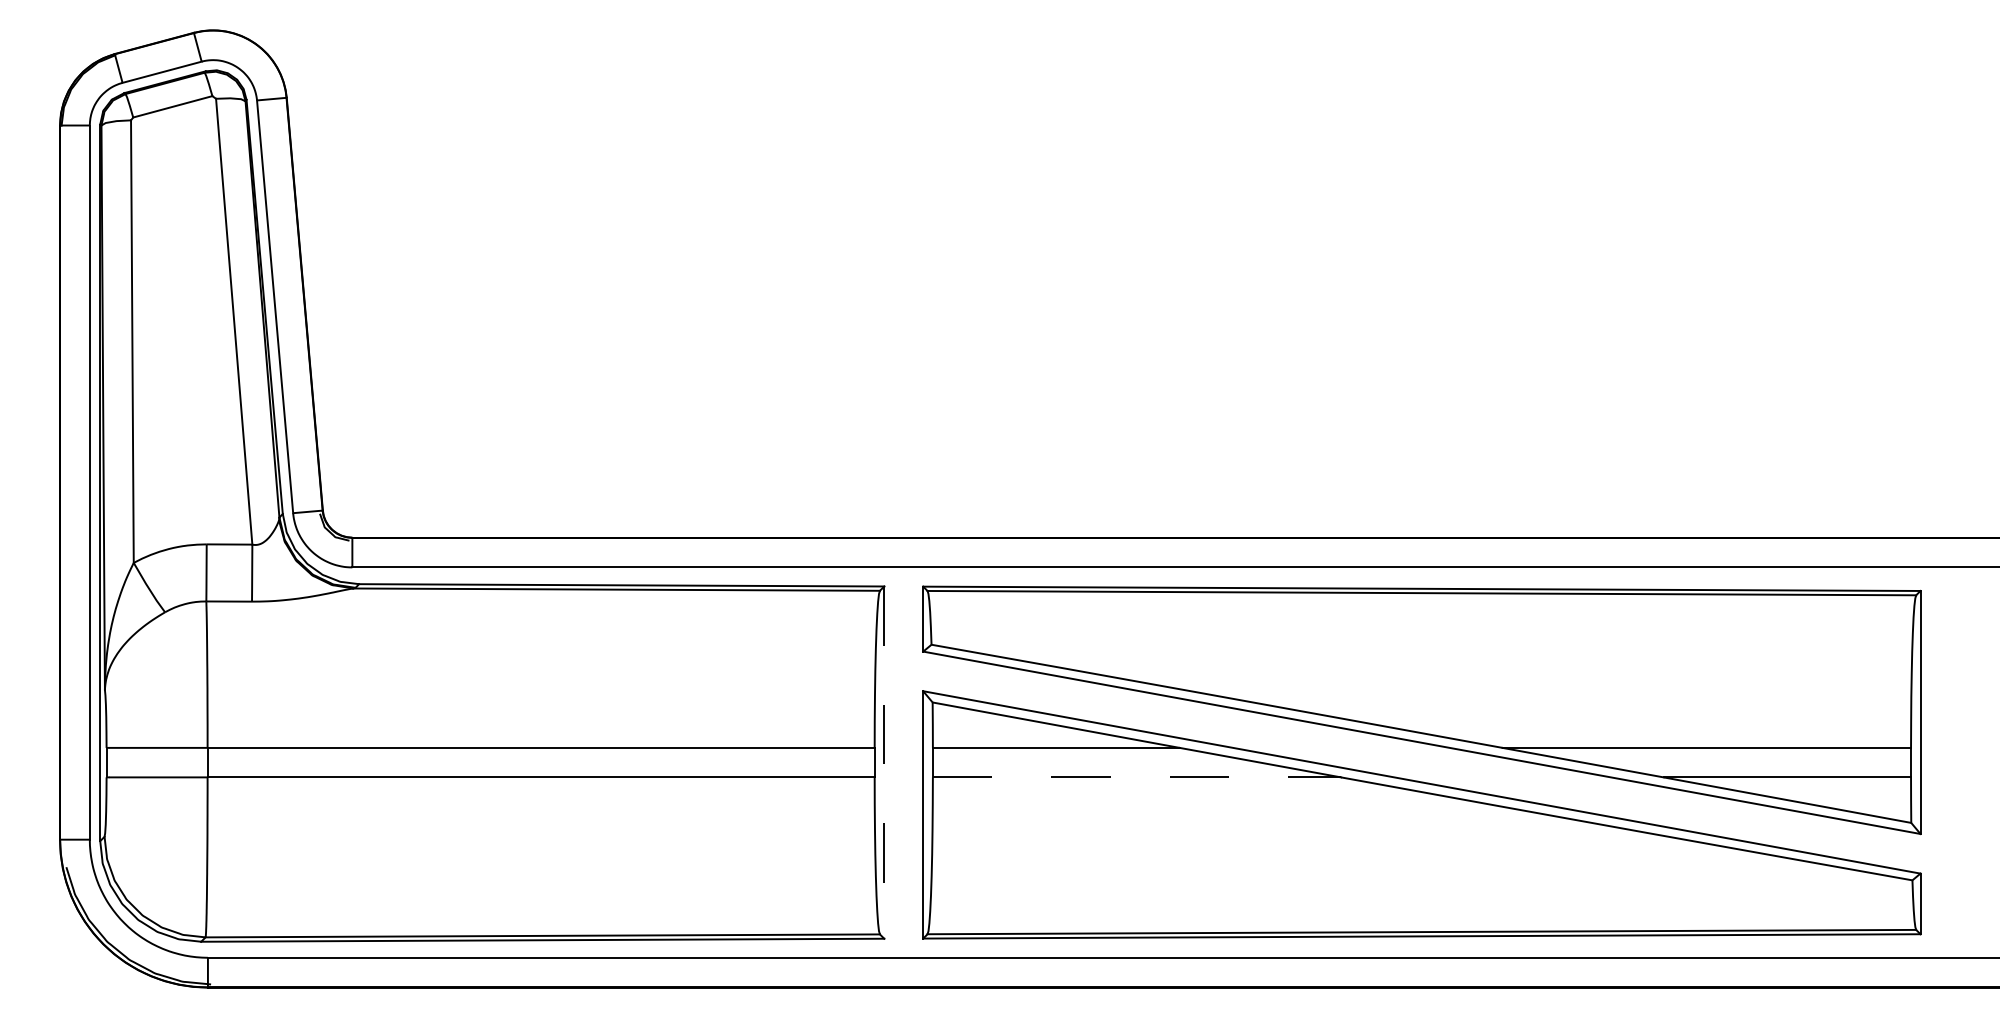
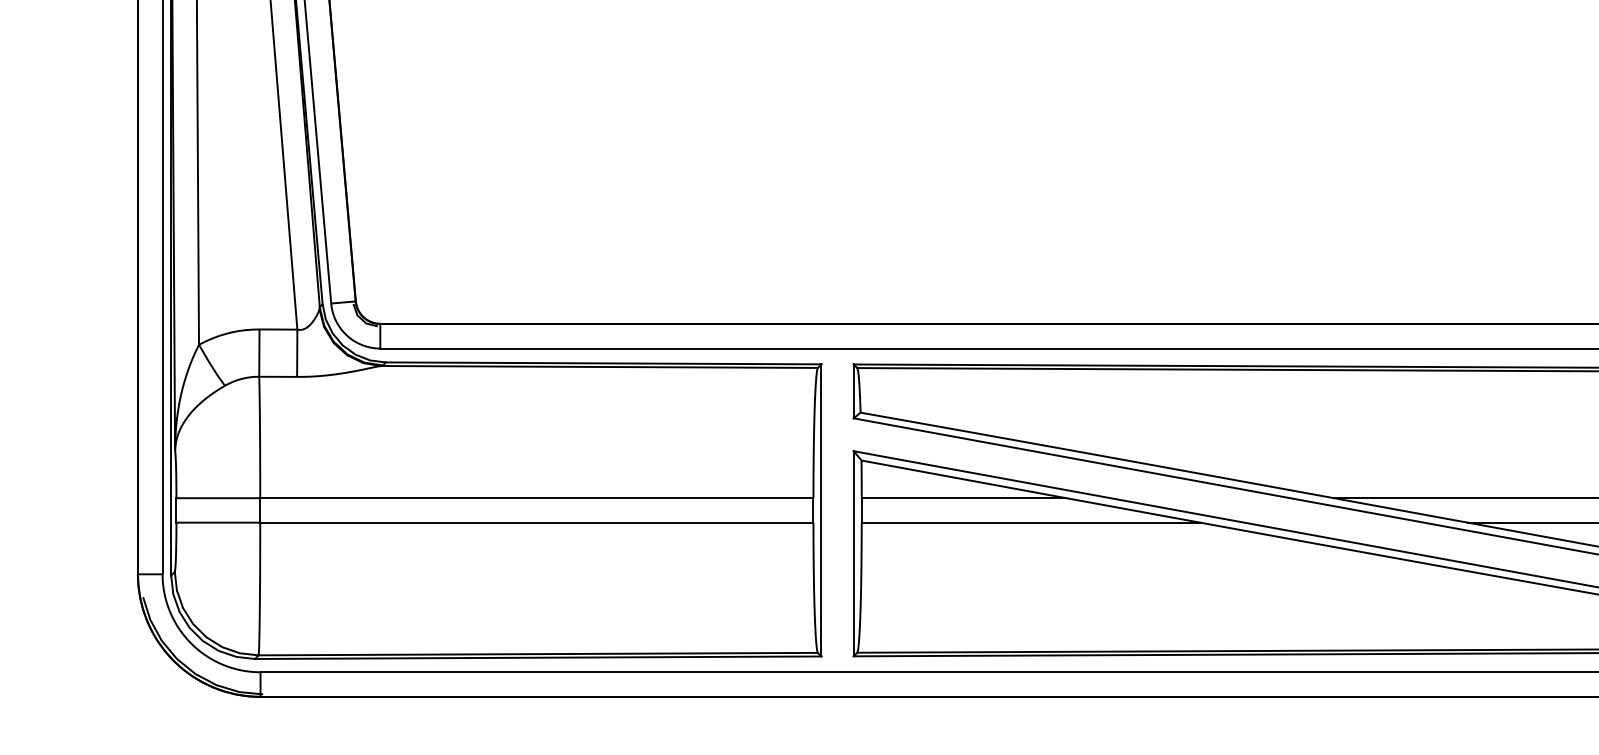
line: (884, 763) -> (821, 511), dashed -> solid
line: (1137, 777) -> (1031, 522), dashed -> solid

